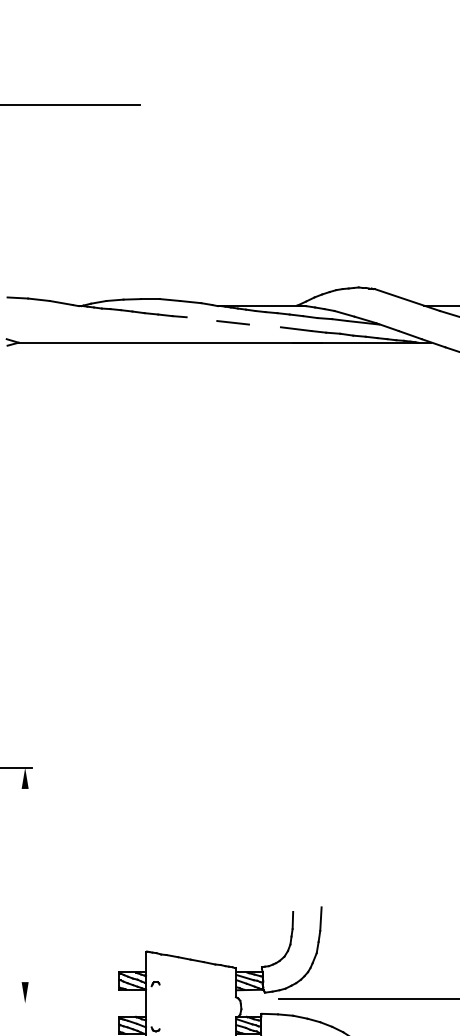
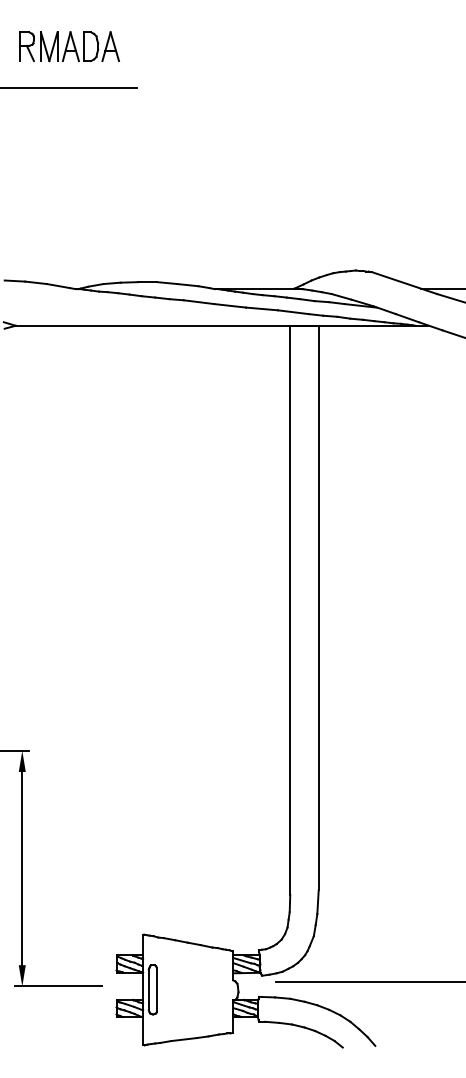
part: (72, 63) -> (69, 46), added
line: (201, 319) -> (198, 302), added
line: (265, 325) -> (262, 308), added
line: (321, 624) -> (318, 607), added
line: (293, 627) -> (290, 610), added
line: (25, 885) -> (22, 868), added
line: (61, 1003) -> (58, 986), added
line: (151, 1006) -> (148, 989), added
line: (159, 1006) -> (156, 989), added

